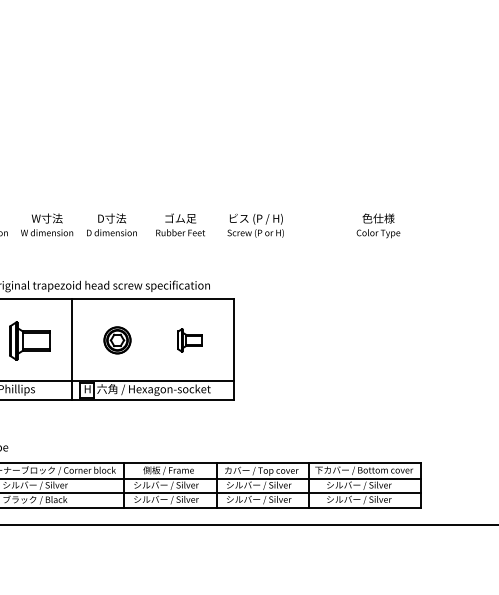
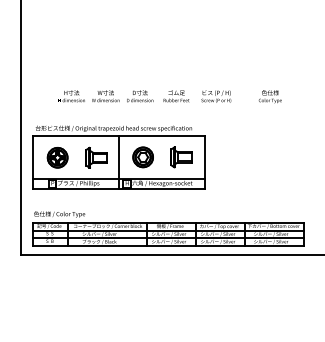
text: (376, 225) -> (269, 96), moved
part: (116, 340) -> (142, 157), size x1.43
part: (189, 340) -> (181, 157), size x1.67

